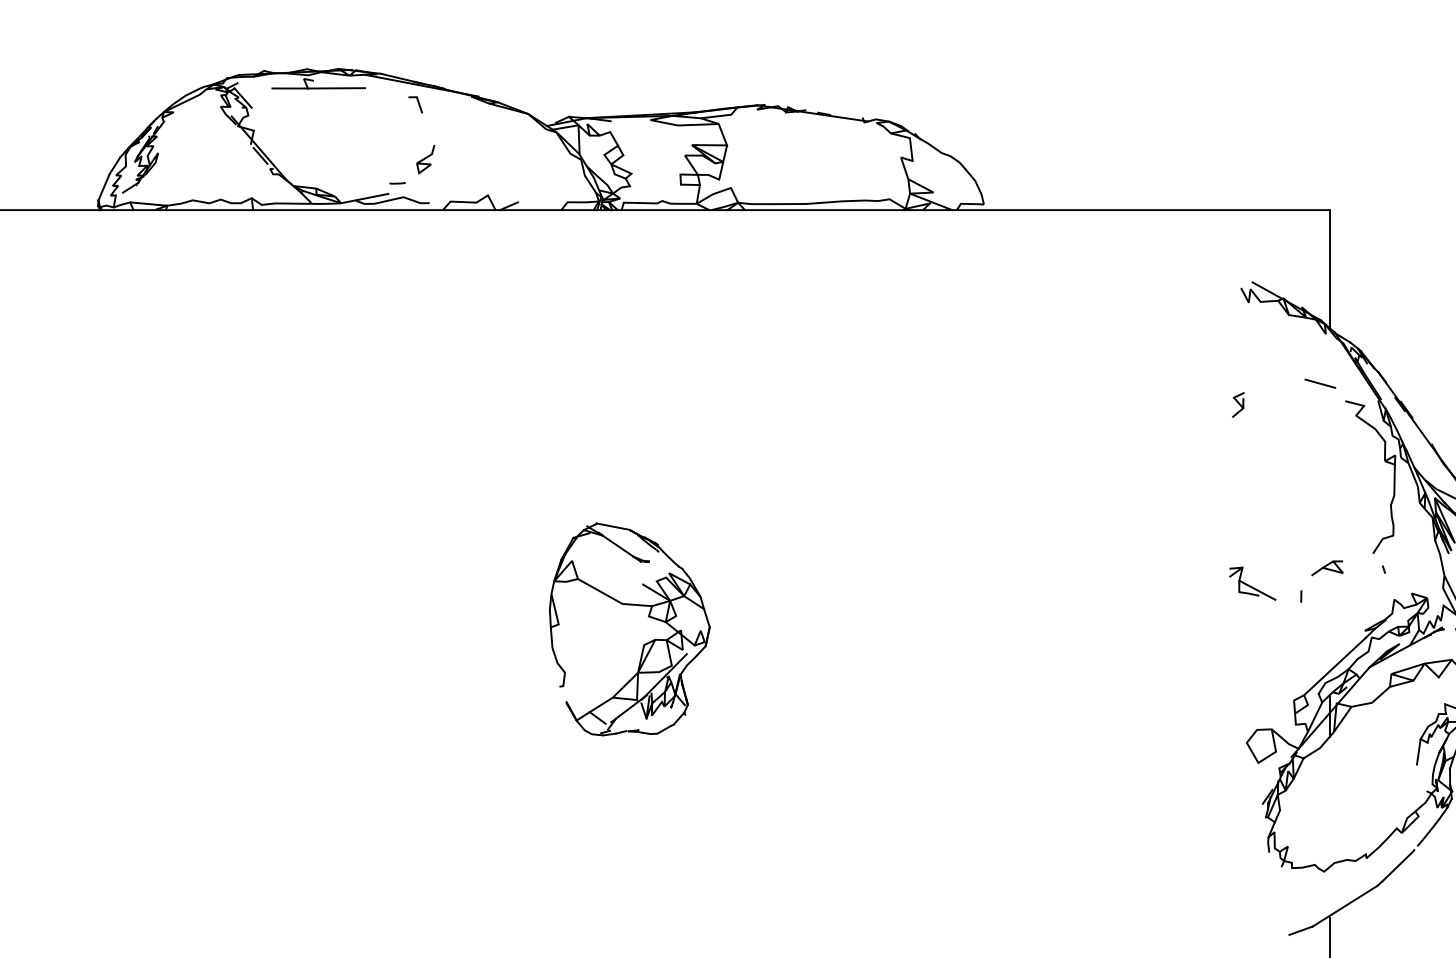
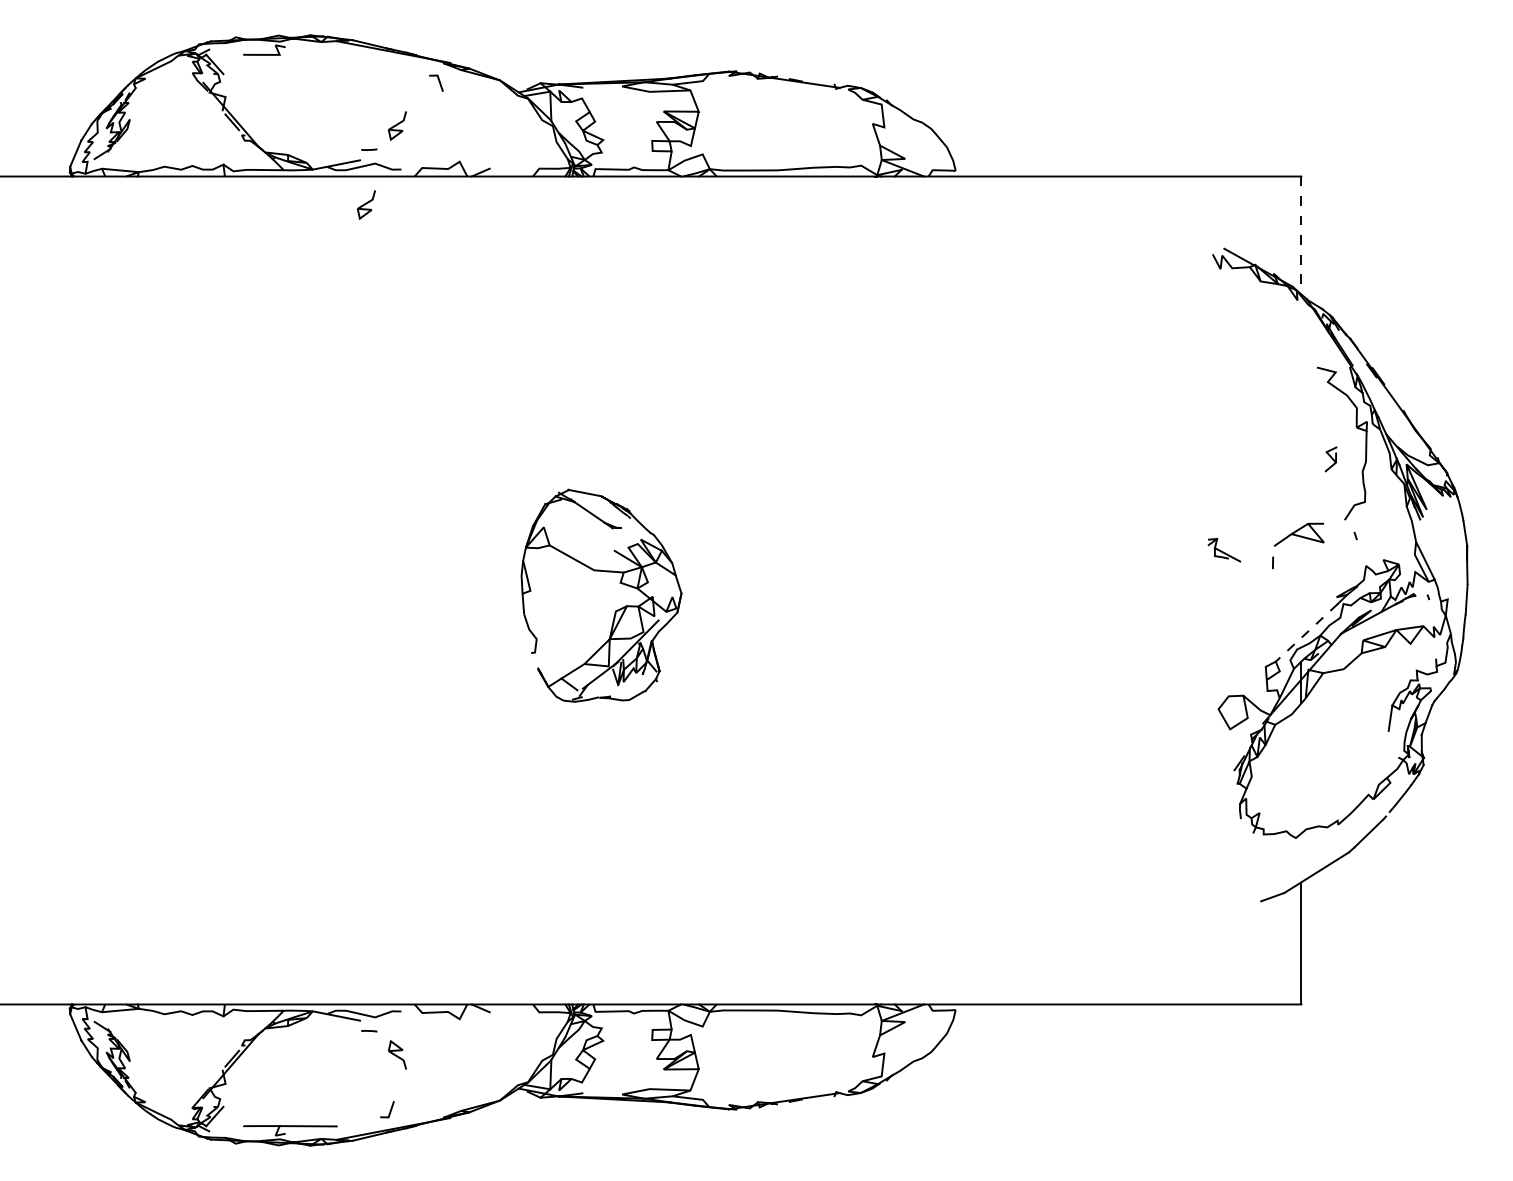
line: (335, 88) -> (307, 54), removed
line: (417, 103) -> (438, 81), moved
curve: (394, 238) -> (366, 204), added
line: (1329, 270) -> (1301, 236), solid -> dashed
line: (1319, 384) -> (1291, 350), removed
part: (1237, 405) -> (1330, 459), moved
part: (1327, 568) -> (1299, 534), size x1.6
part: (1251, 584) -> (1223, 550), size x0.7
line: (1334, 667) -> (1306, 633), solid -> dashed

